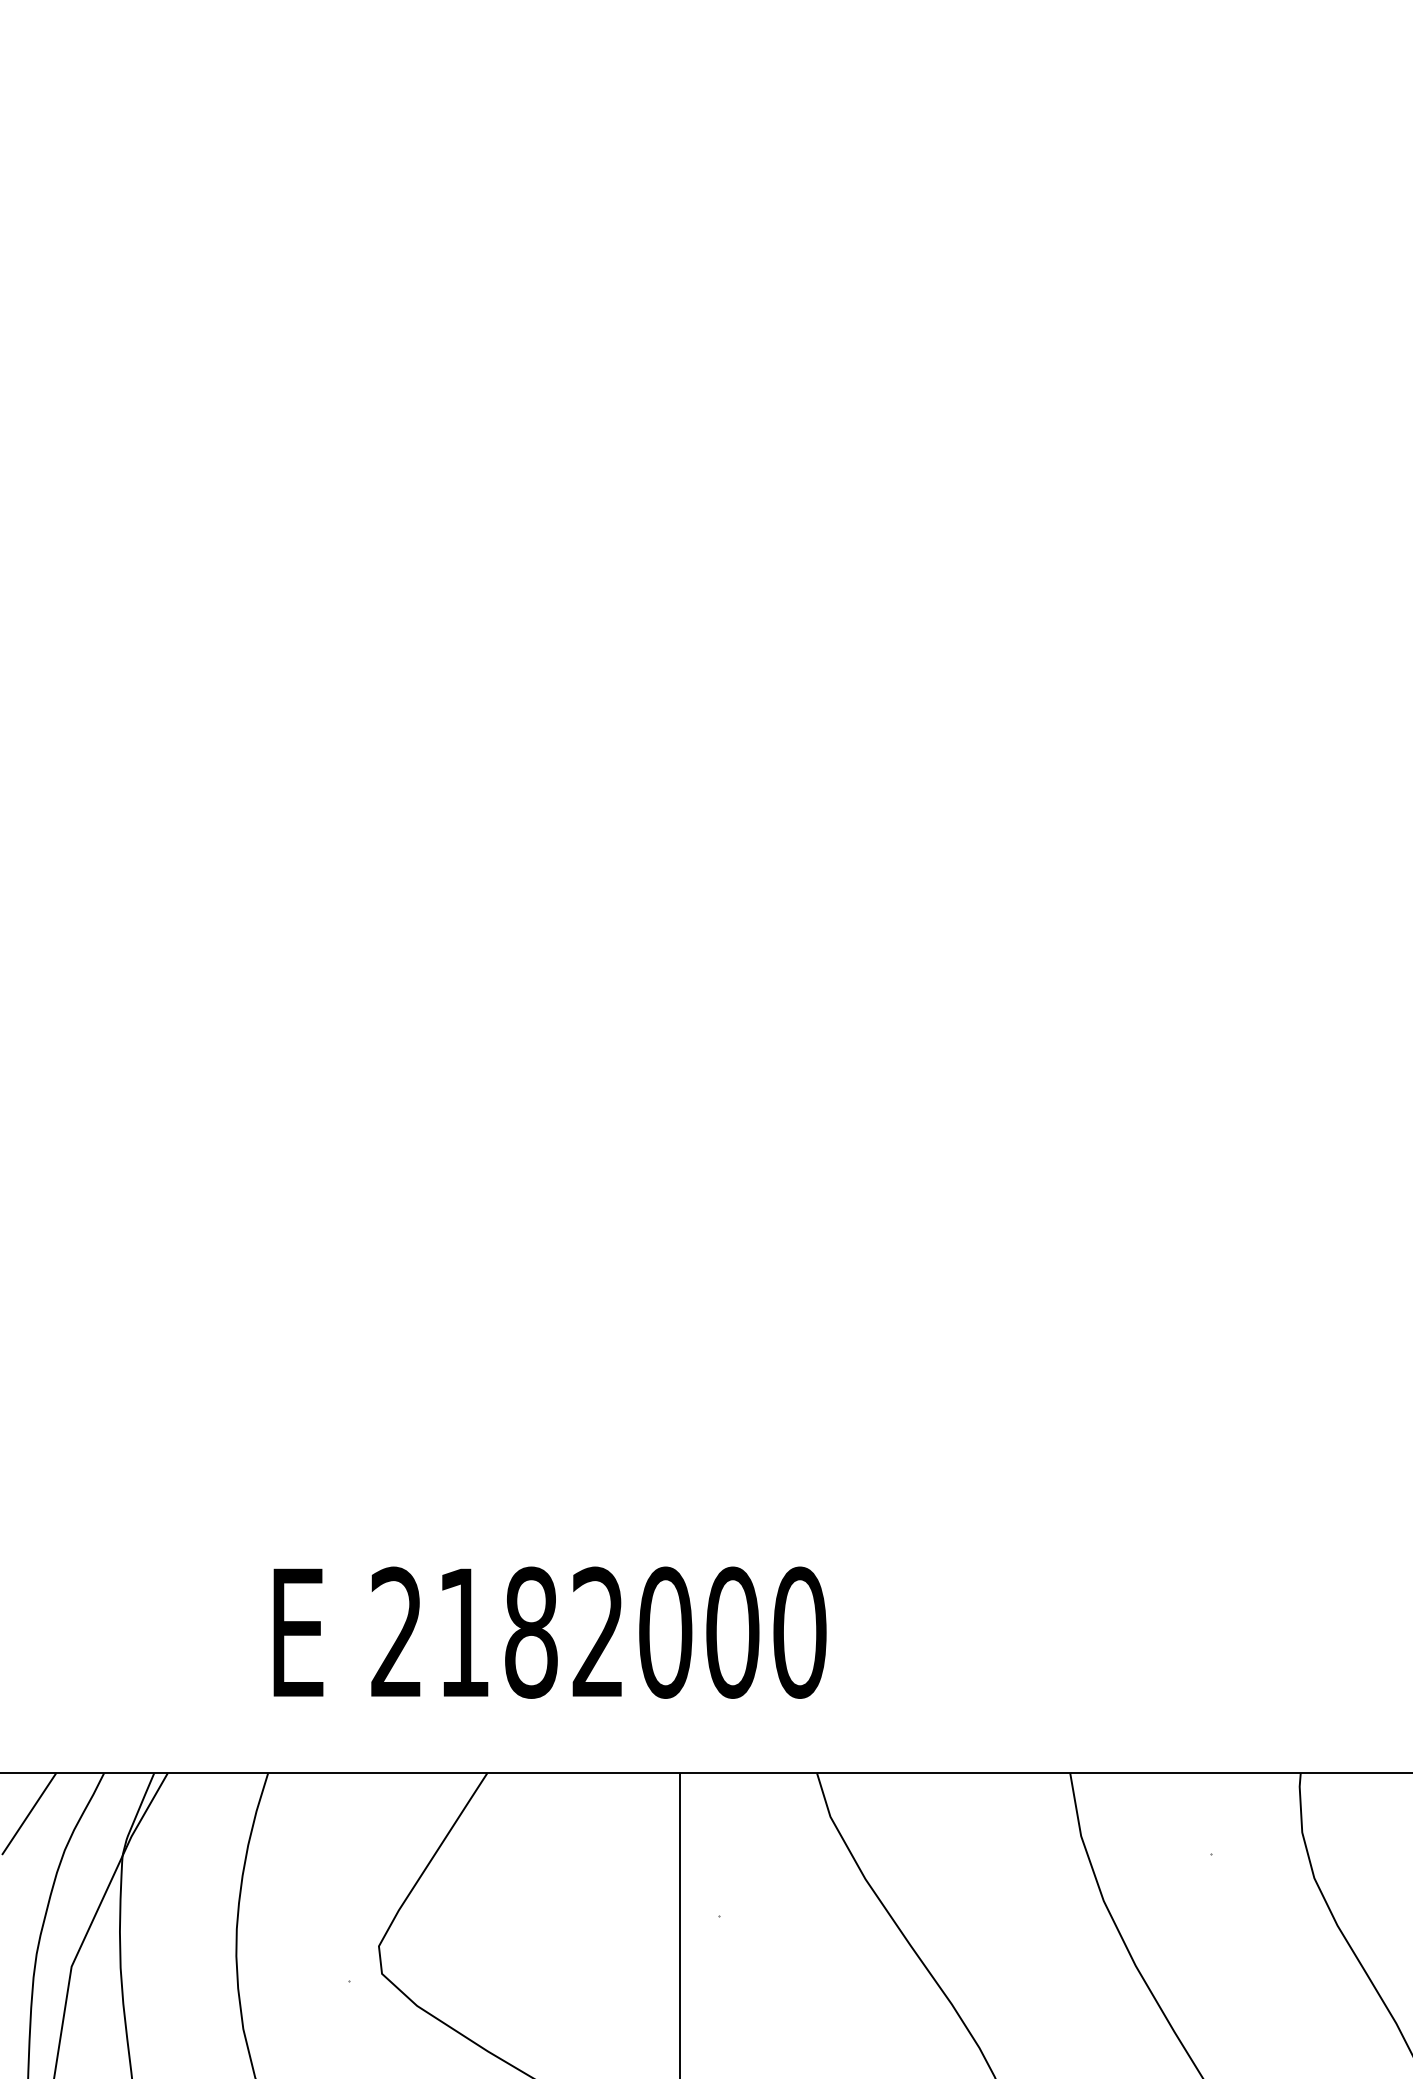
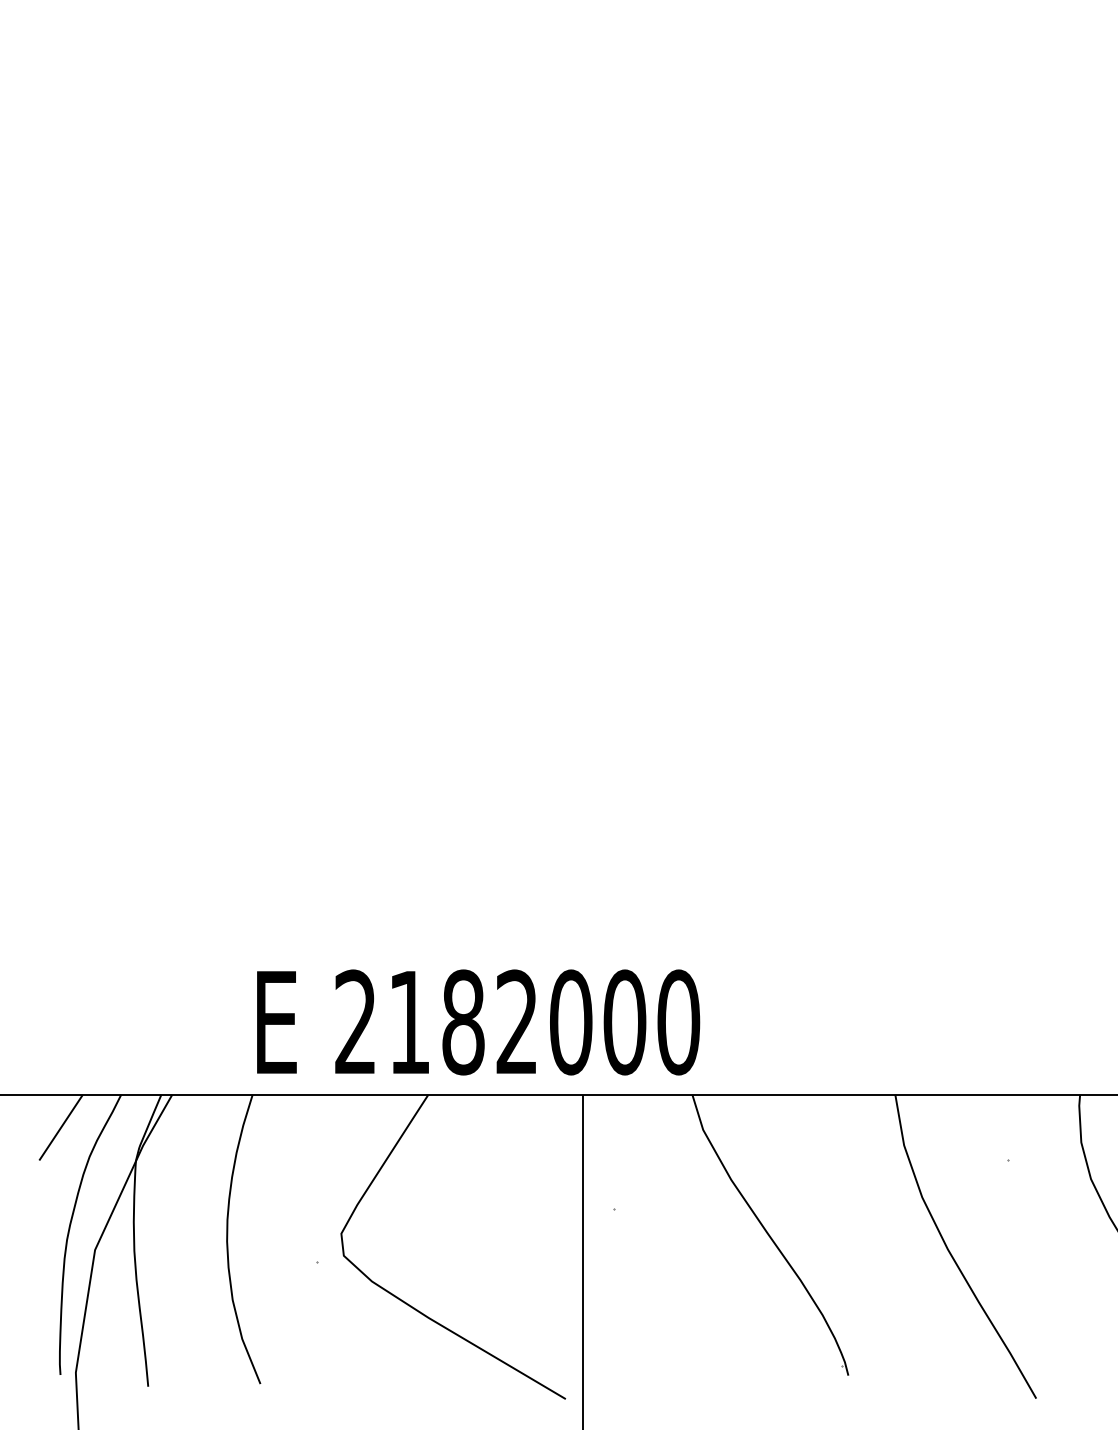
text: (549, 1632) -> (478, 1022), moved

